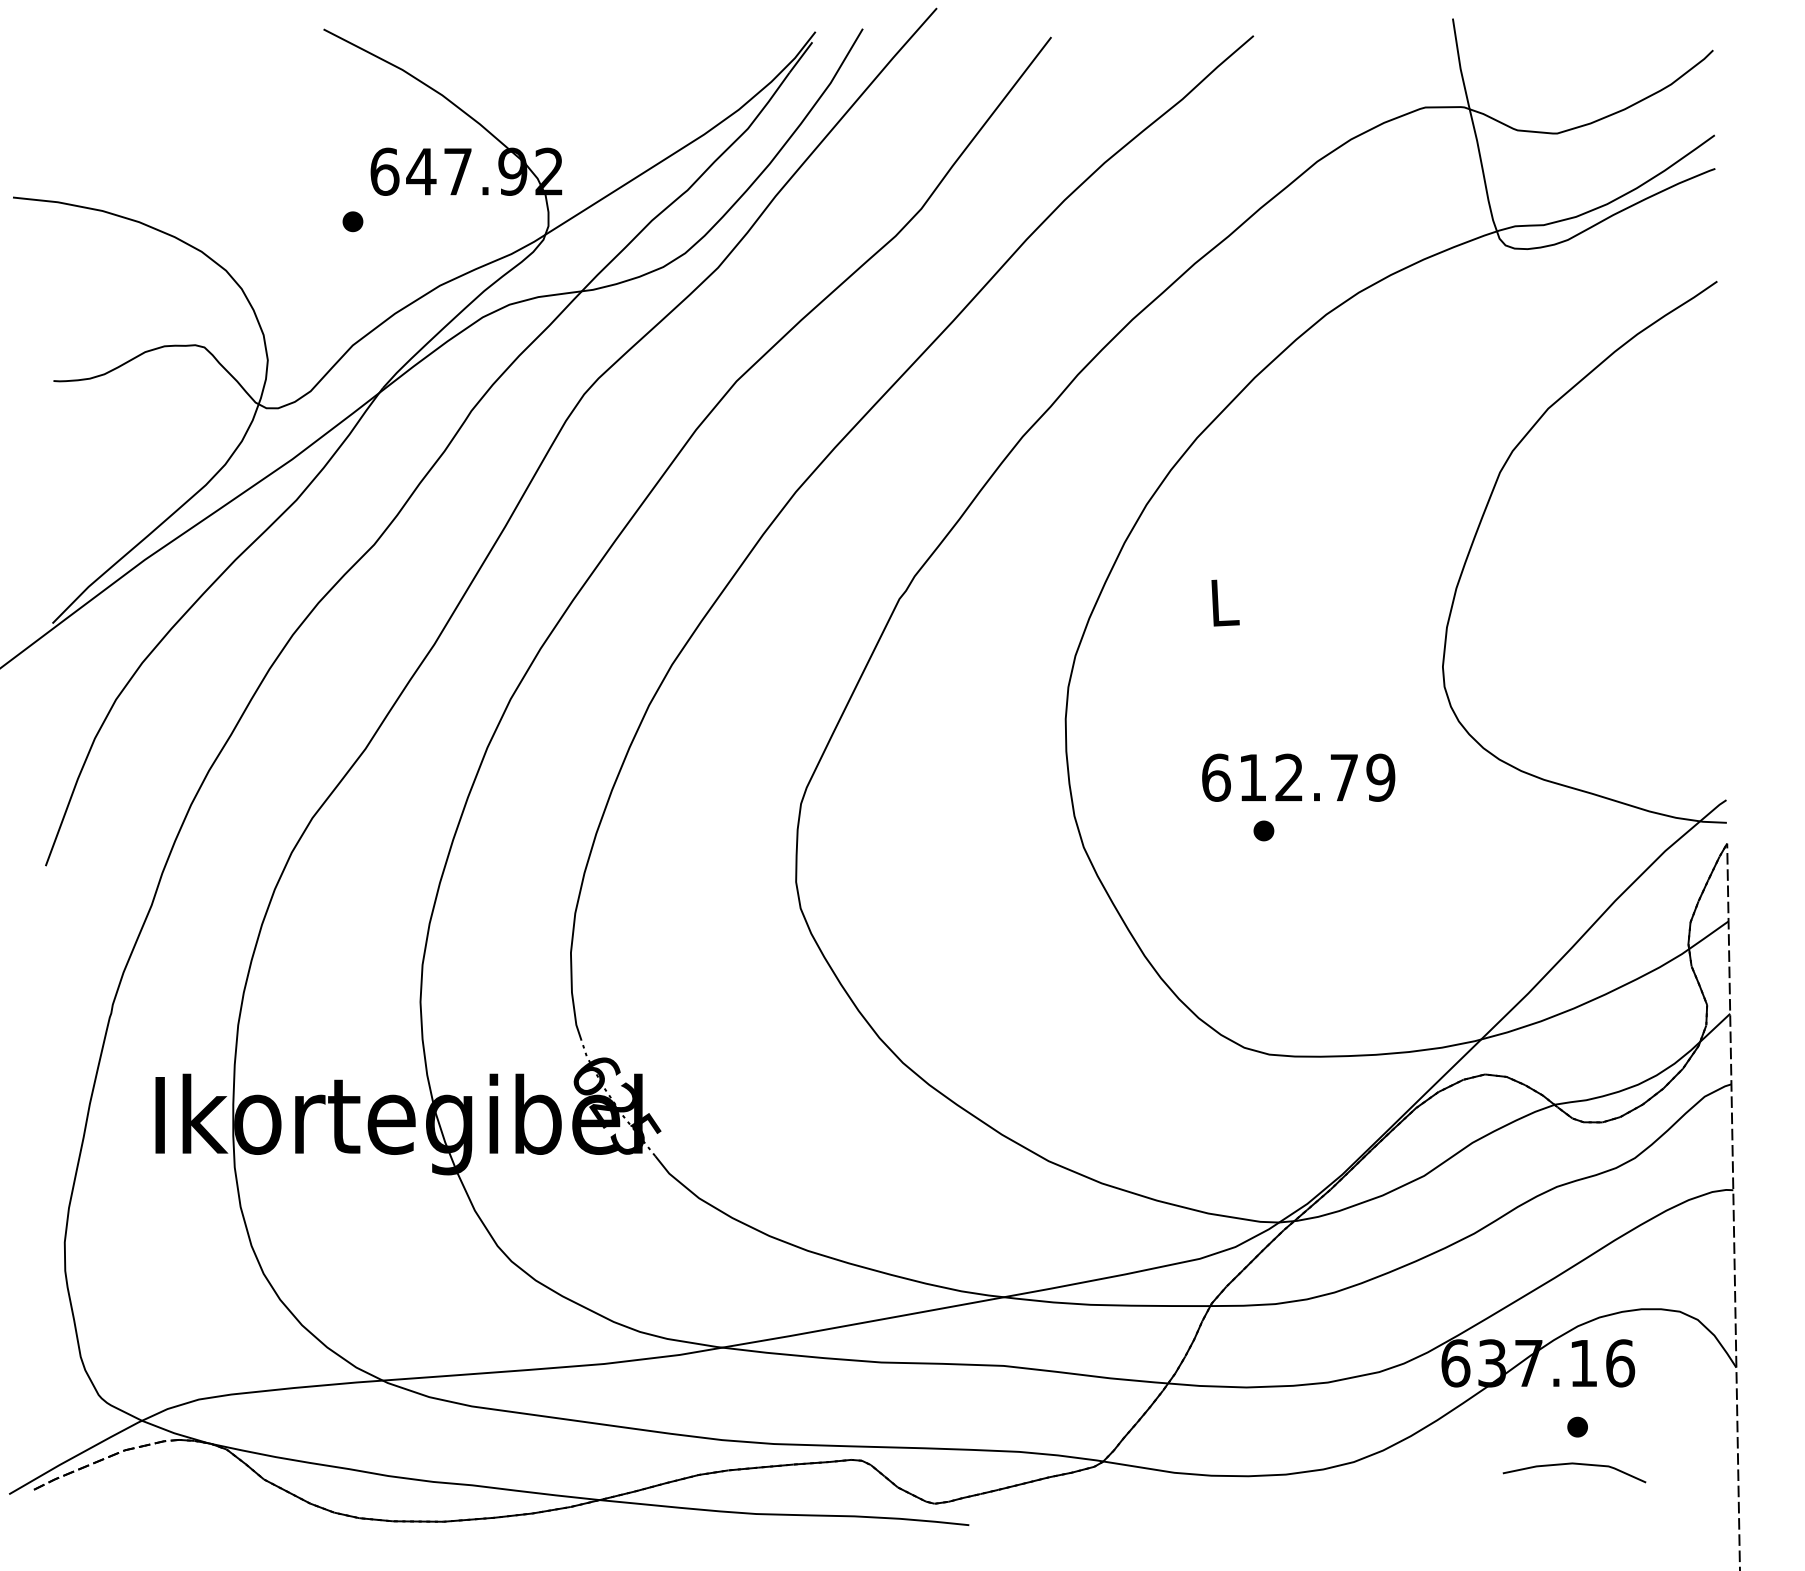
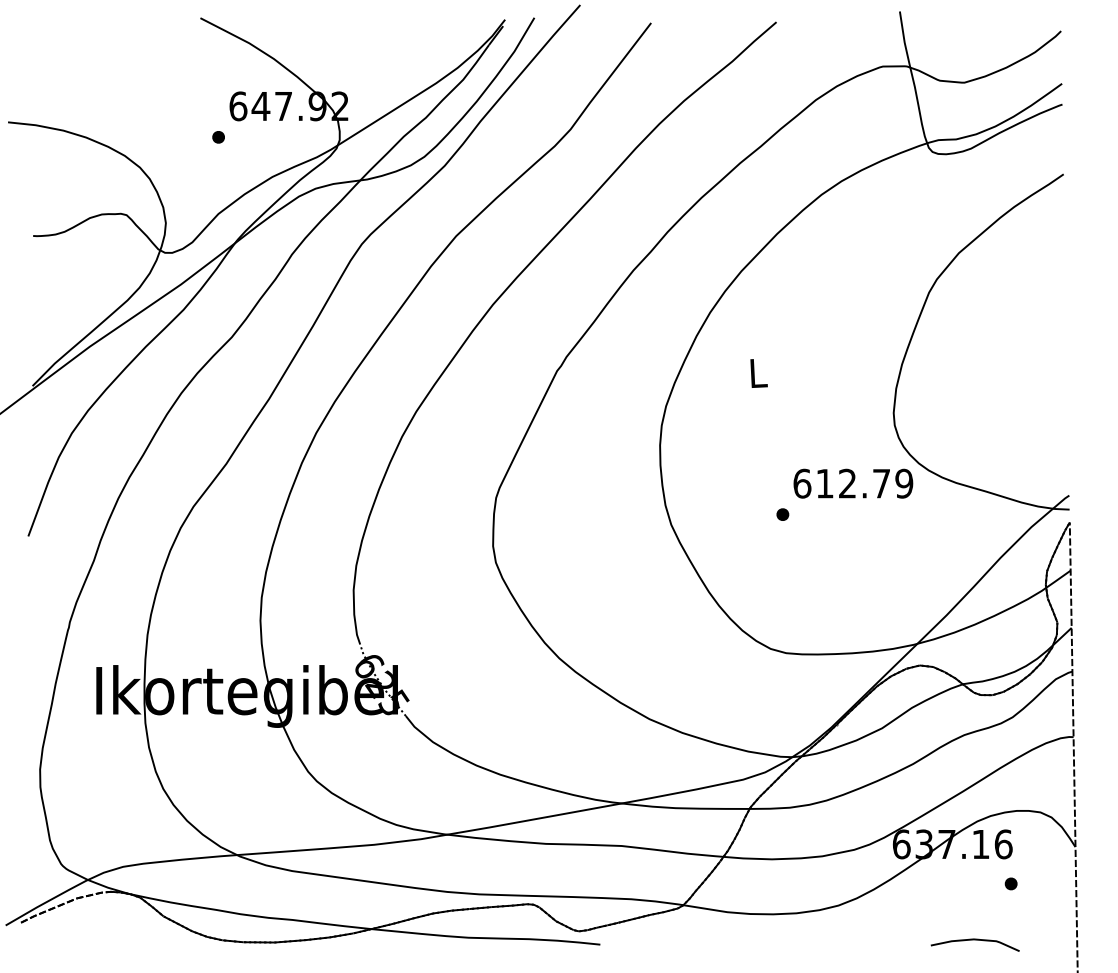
text: (1298, 777) -> (853, 483), moved
part: (1576, 1426) -> (1010, 883), moved
curve: (1573, 1465) -> (974, 940), moved

